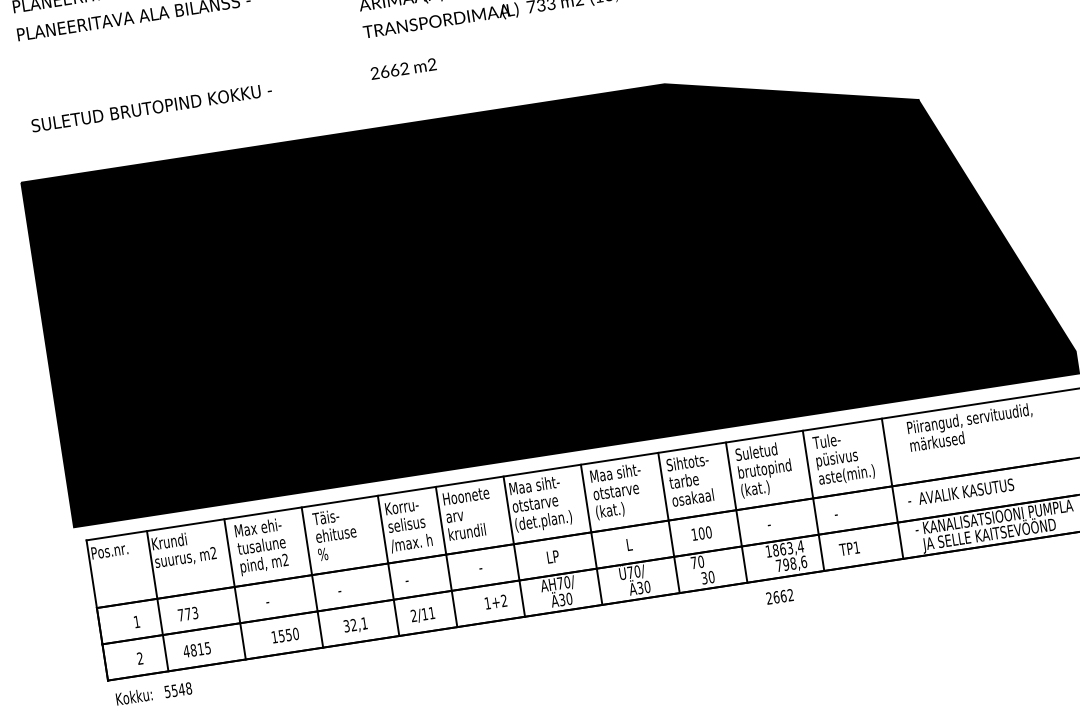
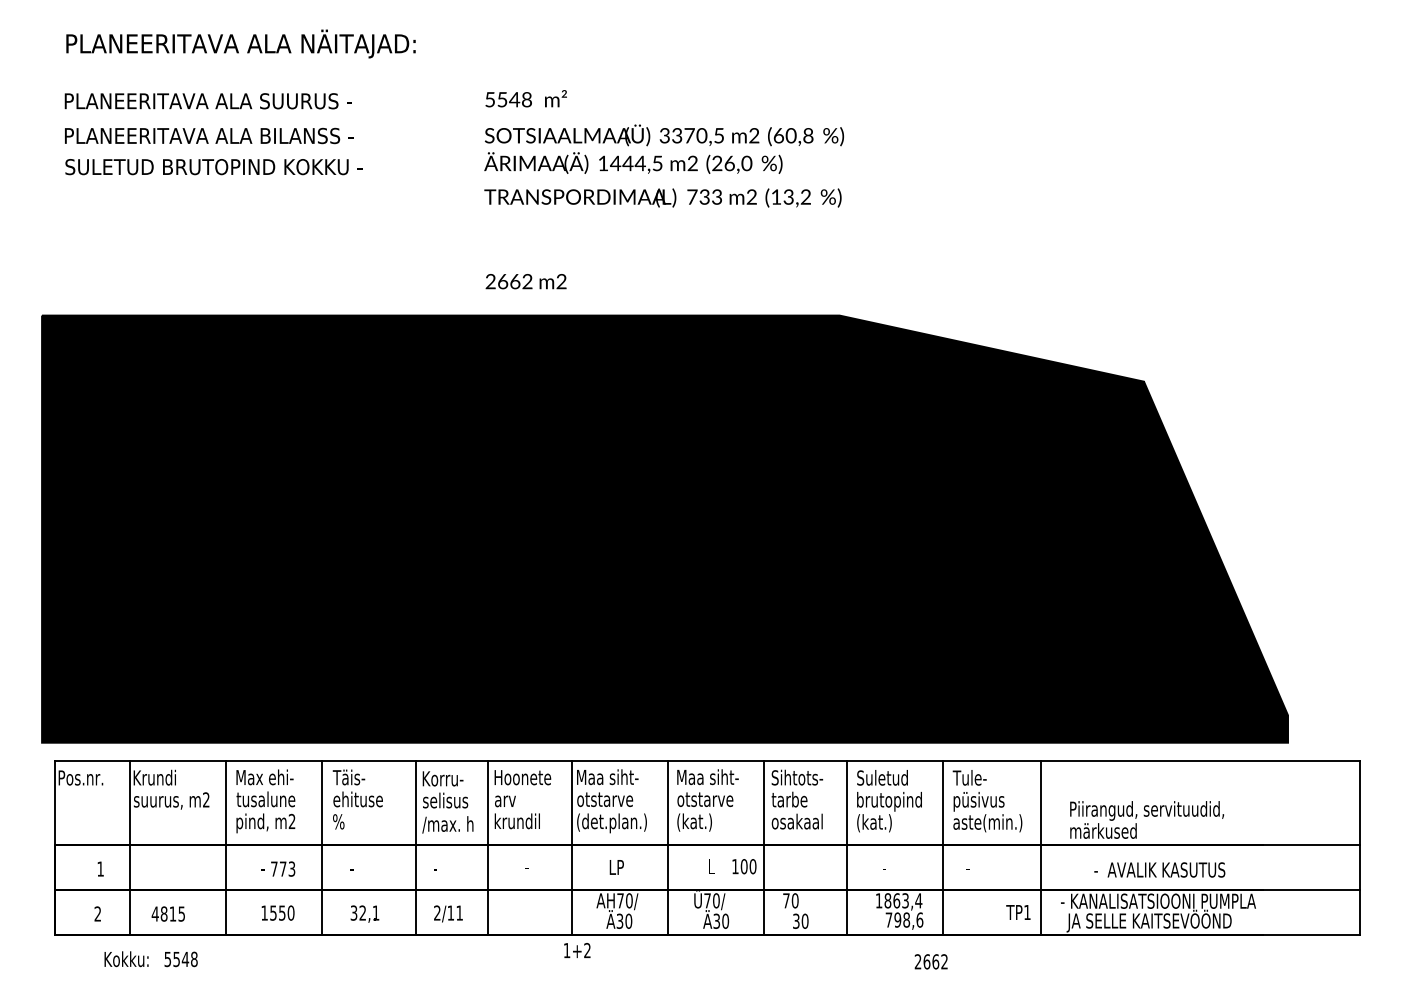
text: (403, 68) -> (525, 281), moved
text: (151, 108) -> (213, 167), moved
text: (970, 427) -> (1146, 819), moved
text: (960, 492) -> (1159, 869), moved
text: (701, 533) -> (744, 866), moved
text: (849, 548) -> (1018, 912), moved
text: (779, 596) -> (930, 961), moved
text: (496, 601) -> (577, 950), moved
text: (188, 613) -> (283, 868), moved
text: (153, 694) -> (150, 959), moved

